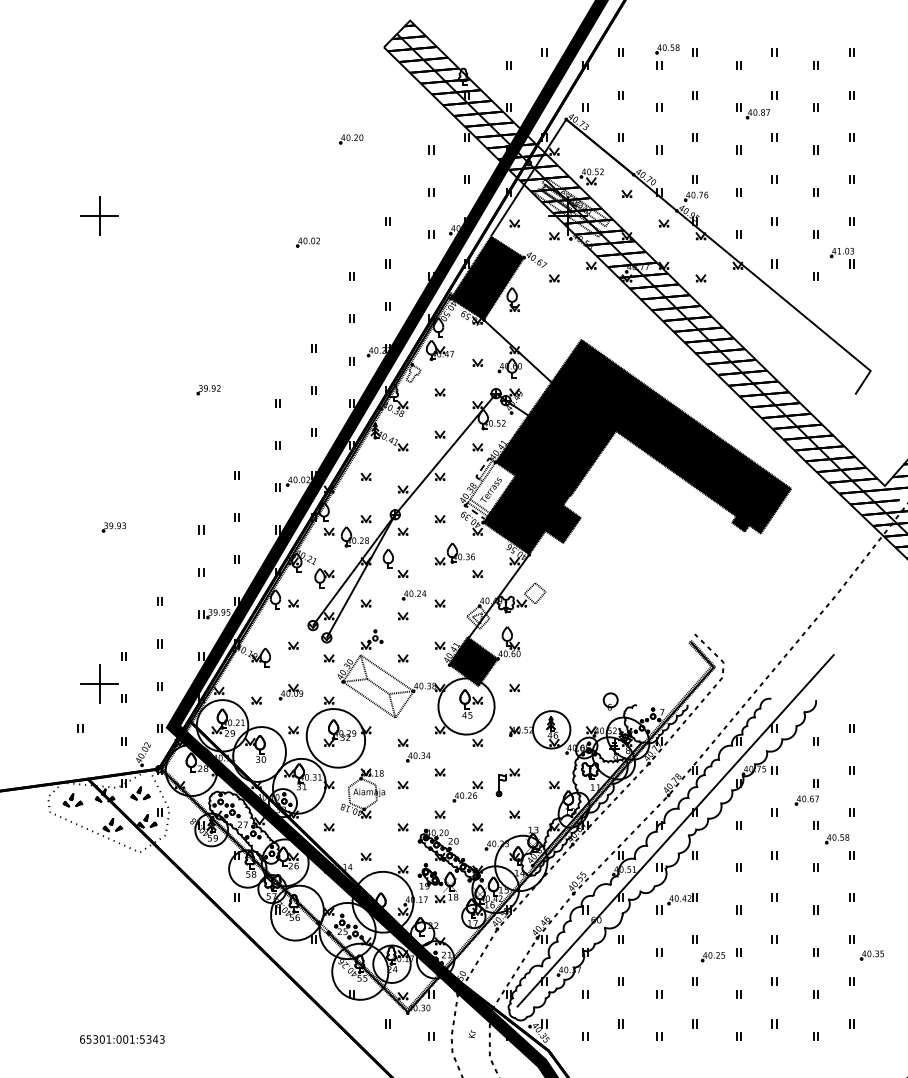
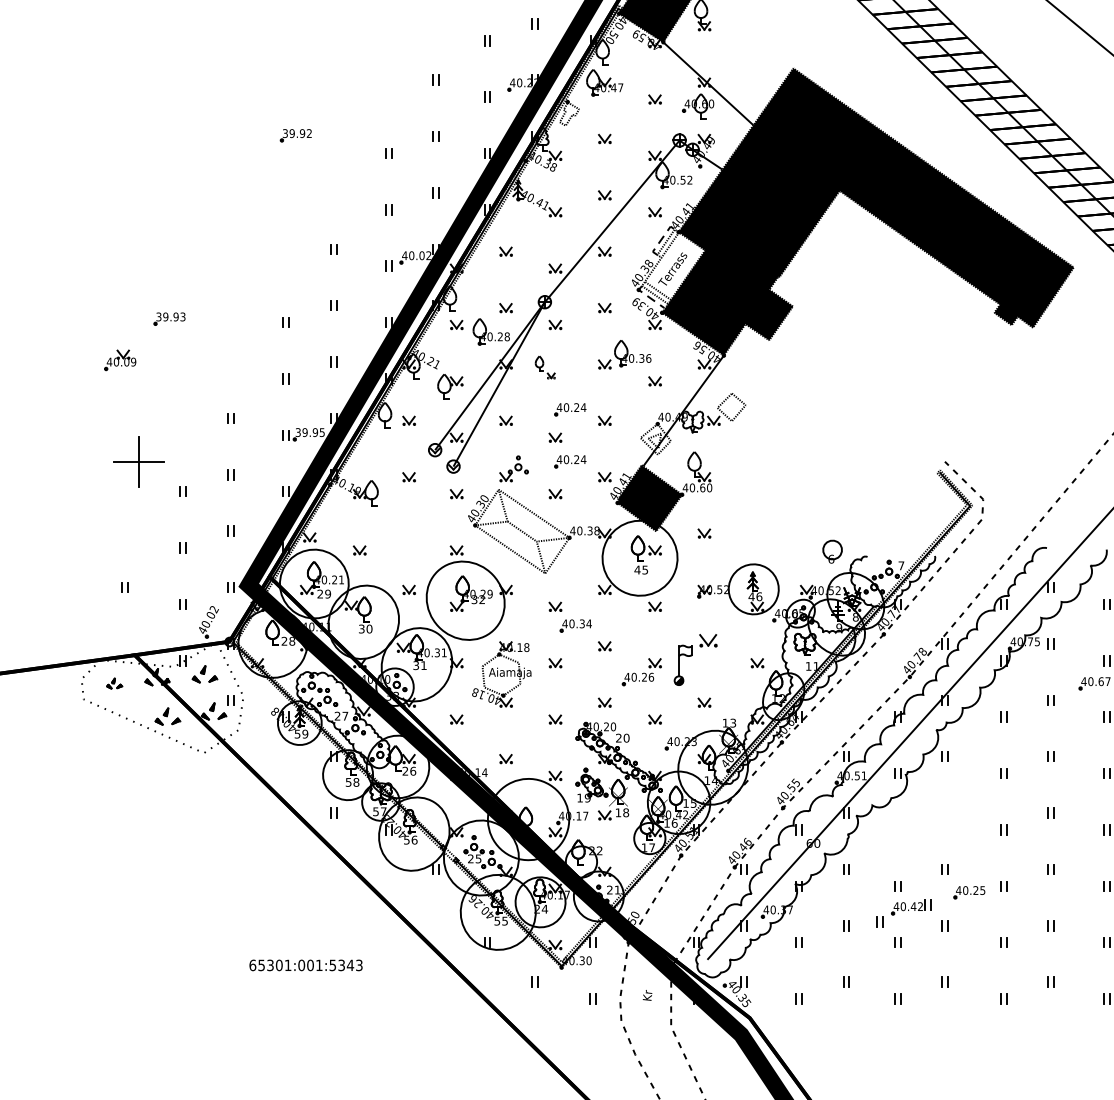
part: (395, 563) -> (545, 367), size x0.6
part: (413, 634) -> (569, 462), added
part: (99, 683) -> (139, 460), moved
part: (290, 692) -> (119, 360), moved
part: (507, 782) -> (694, 659), size x1.4
part: (72, 800) -> (114, 683), size x0.6
part: (676, 903) -> (903, 913), moved
text: (122, 1039) -> (306, 965), moved

